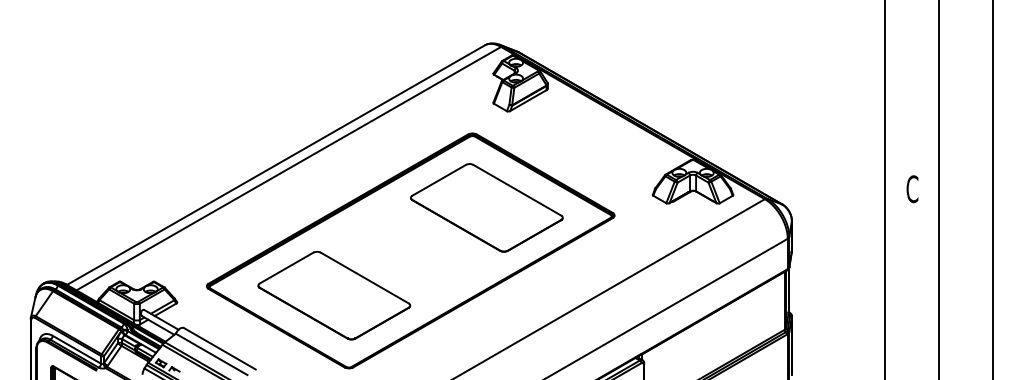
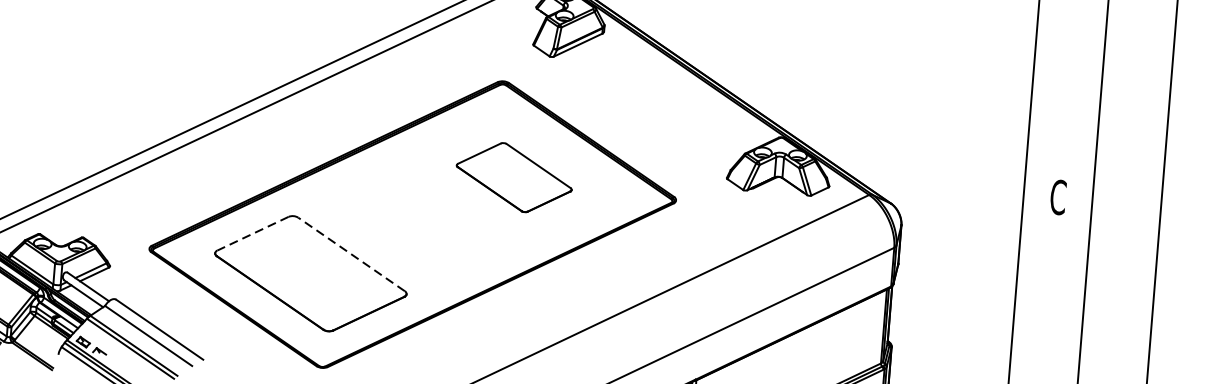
part: (486, 207) -> (513, 177), size x0.6
line: (286, 268) -> (252, 234), solid -> dashed
line: (364, 278) -> (351, 254), solid -> dashed

